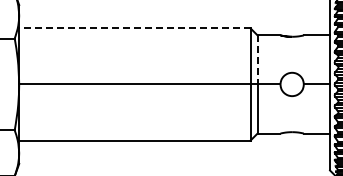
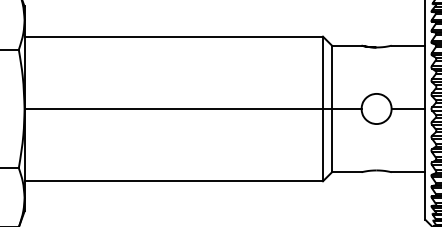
line: (134, 28) -> (173, 36), dashed -> solid
line: (257, 59) -> (331, 76), dashed -> solid

